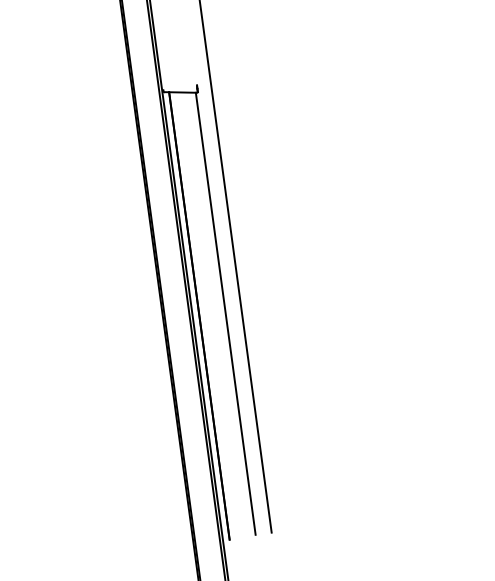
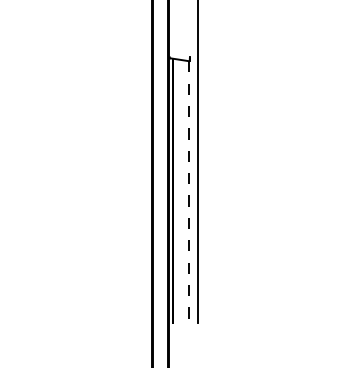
line: (225, 313) -> (188, 191), solid -> dashed

